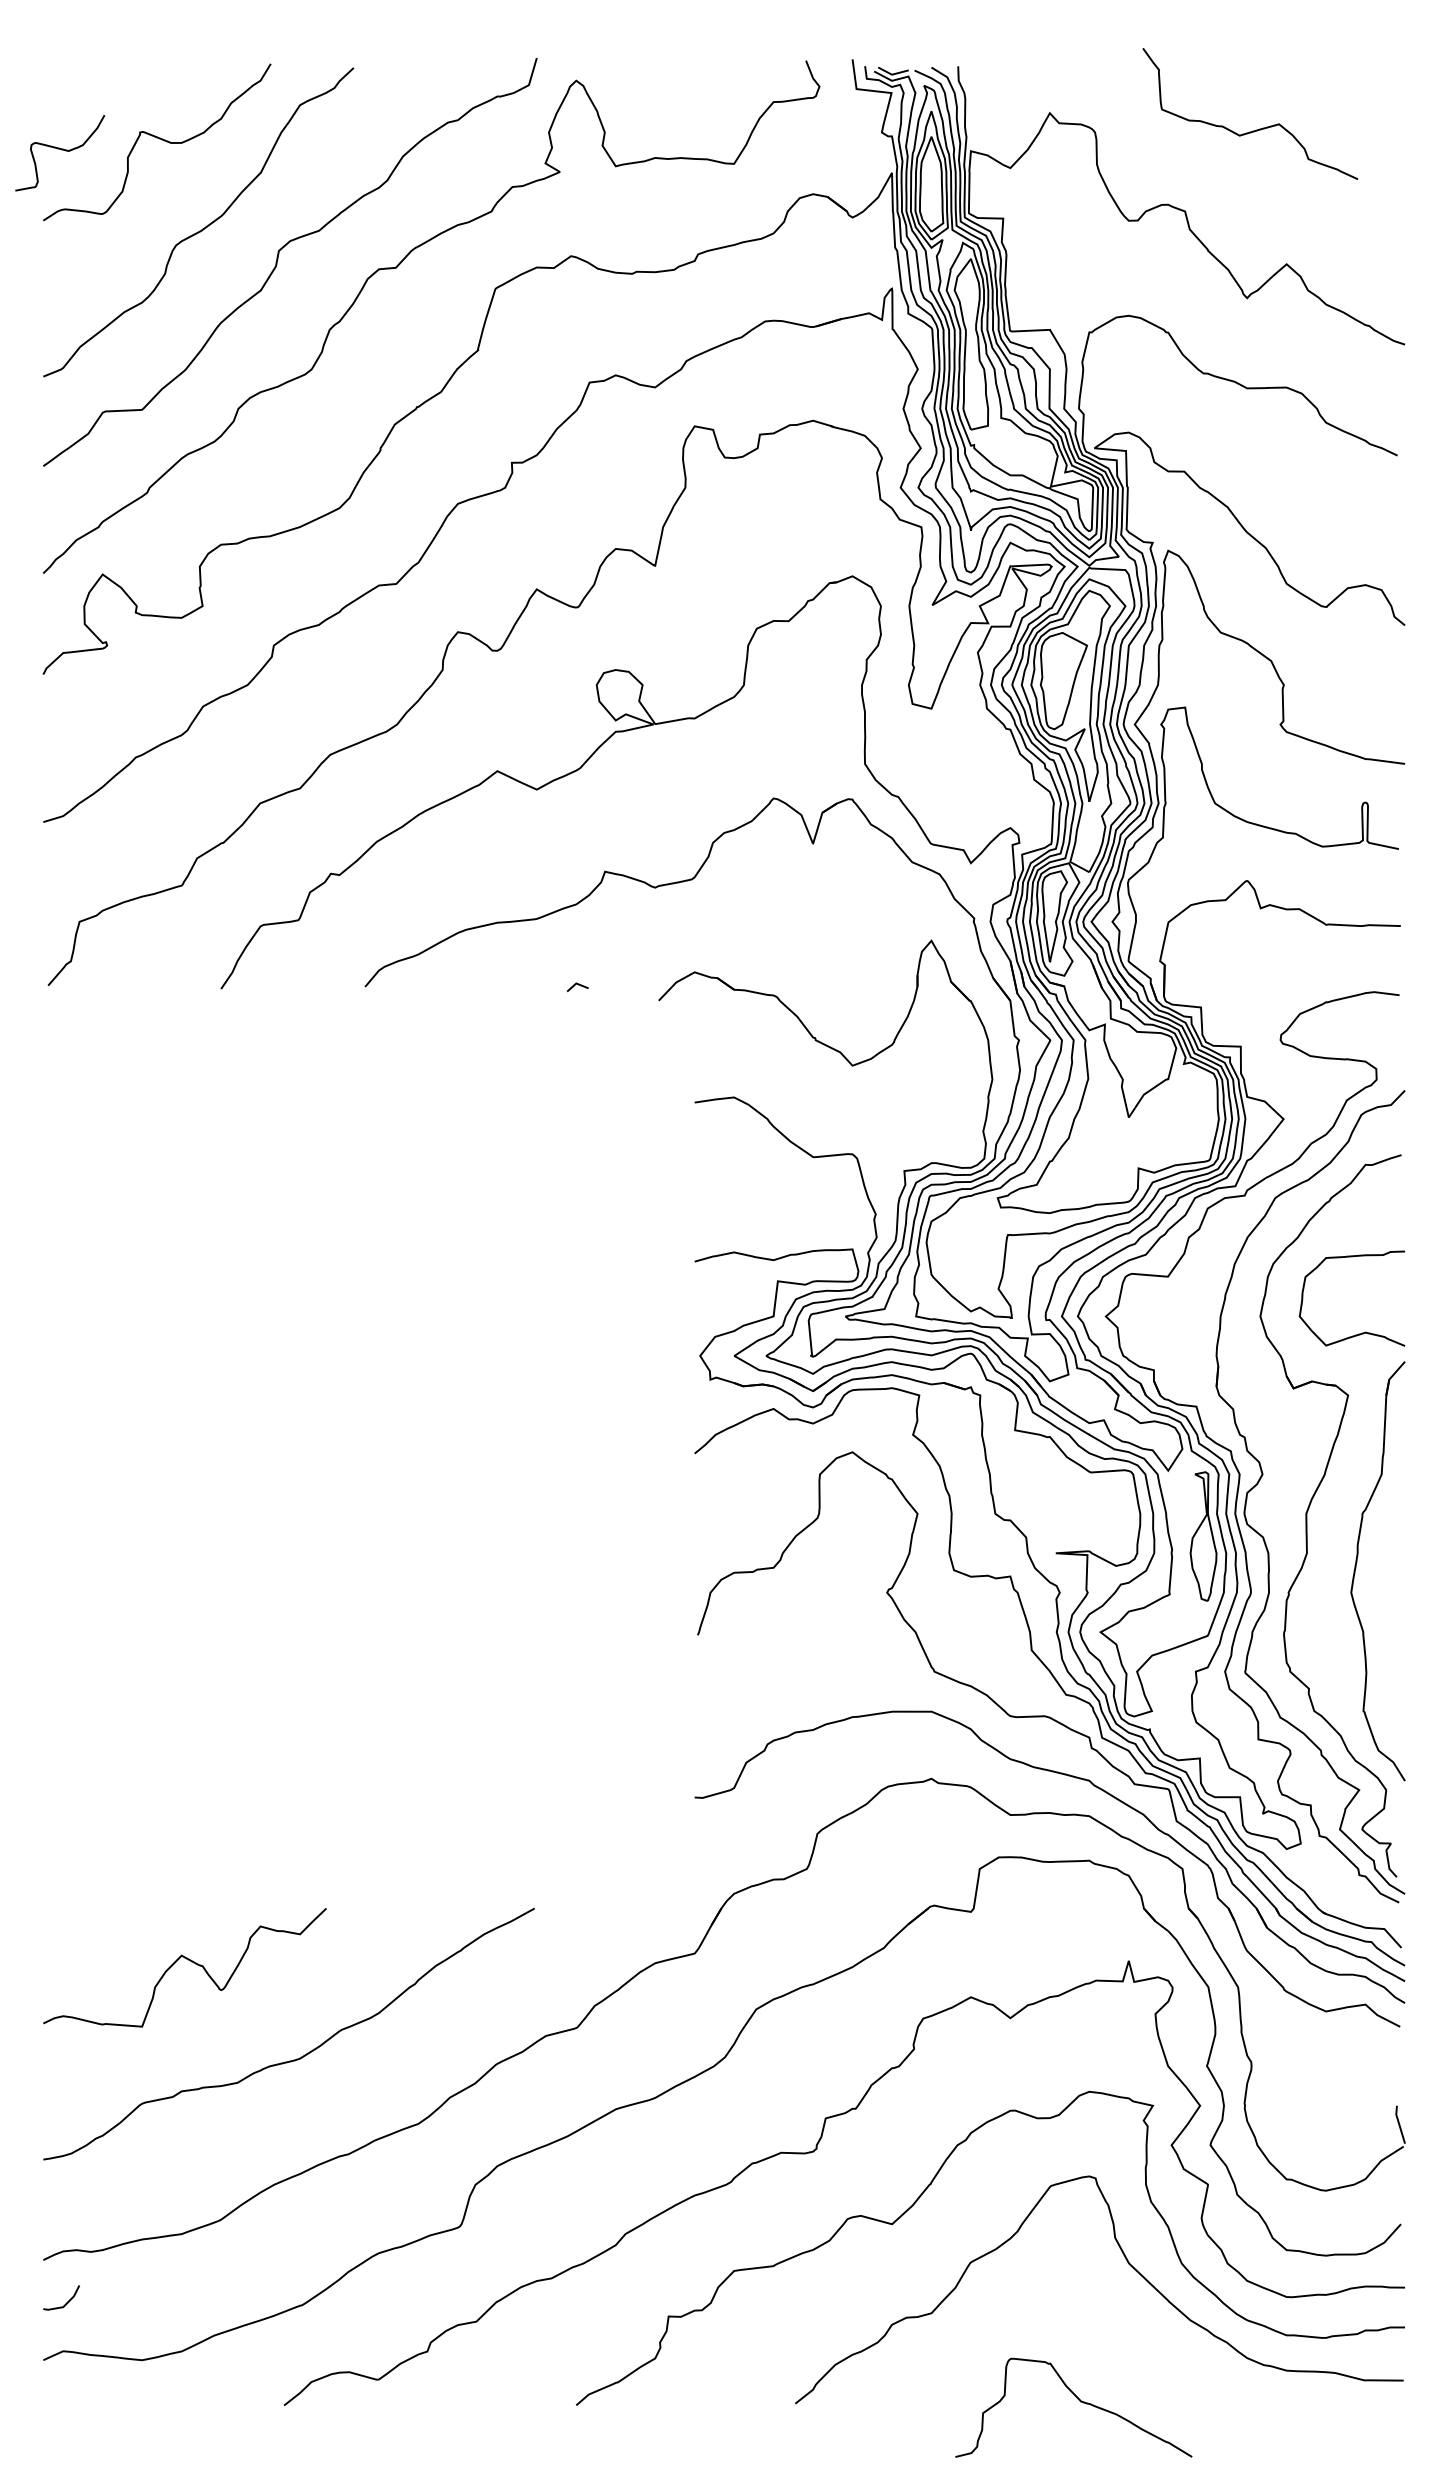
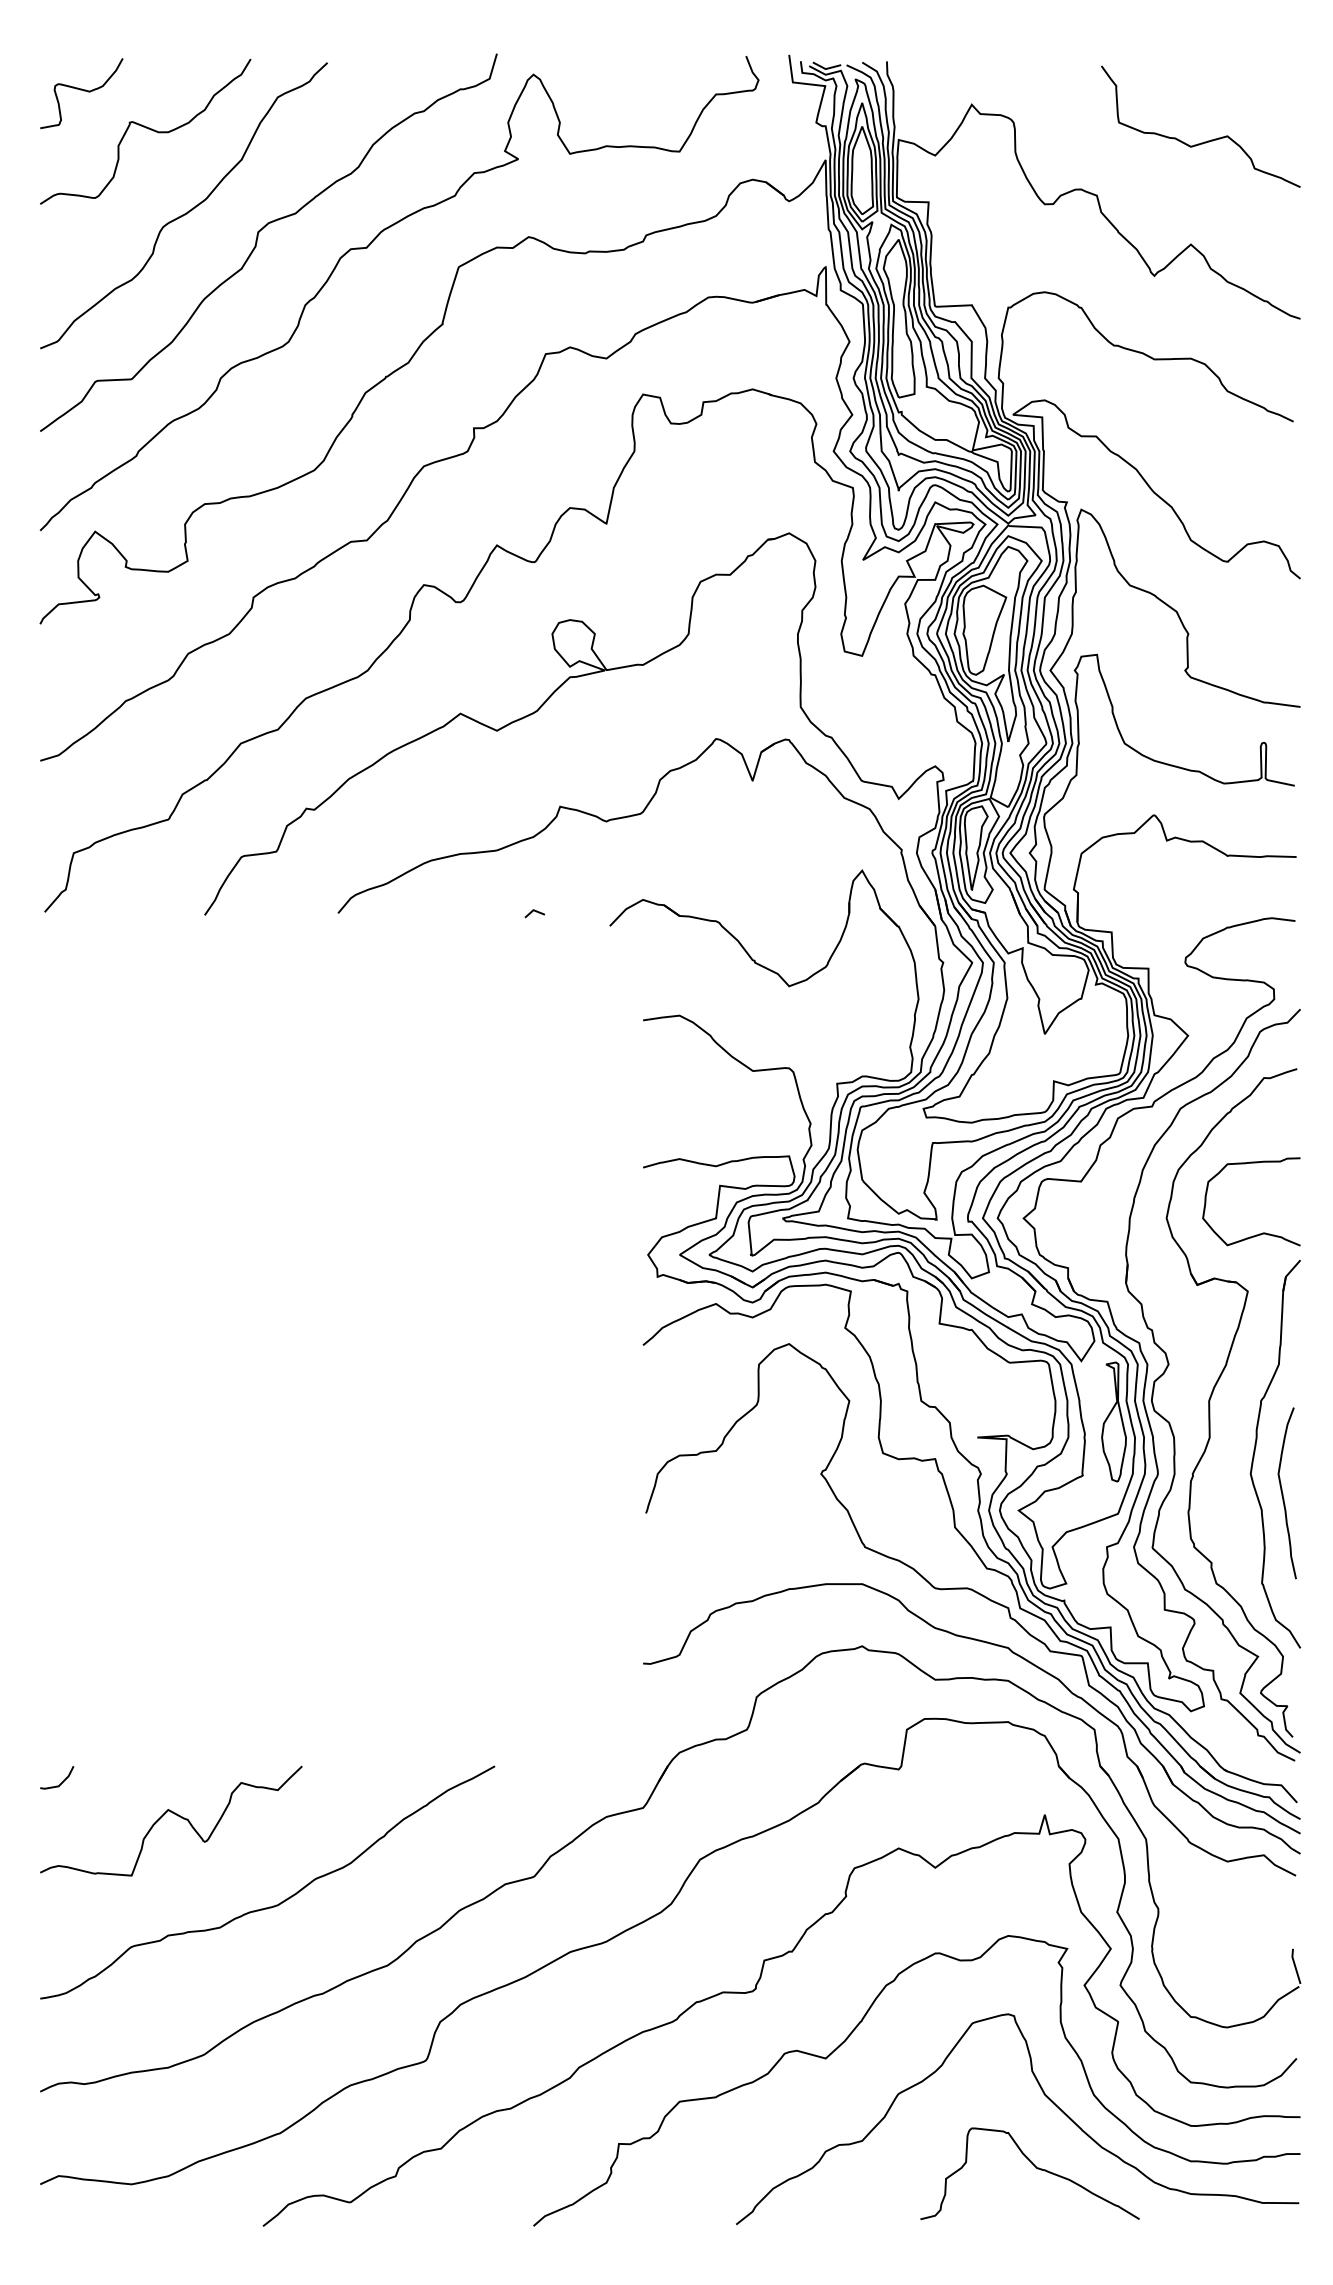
curve: (1256, 129) -> (1206, 141), moved
curve: (61, 150) -> (82, 91), moved
curve: (1386, 1613) -> (1283, 1493), added
line: (66, 2302) -> (61, 1782), moved
curve: (1079, 2401) -> (1035, 2167), moved

